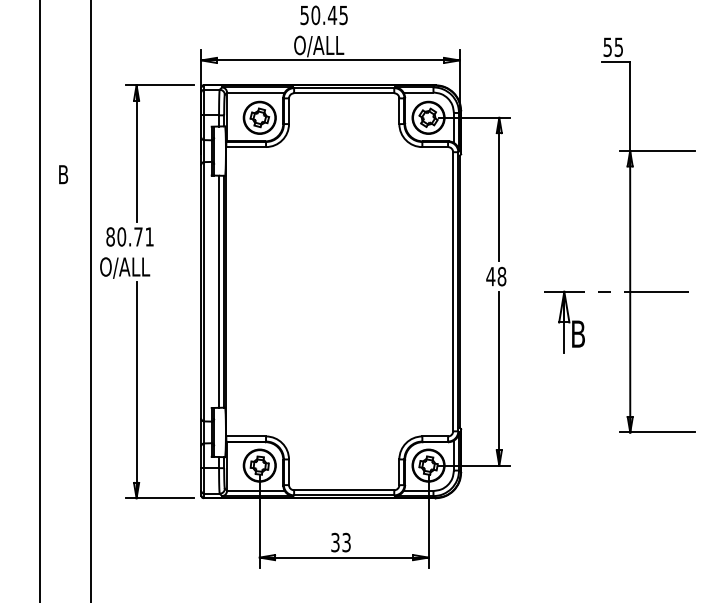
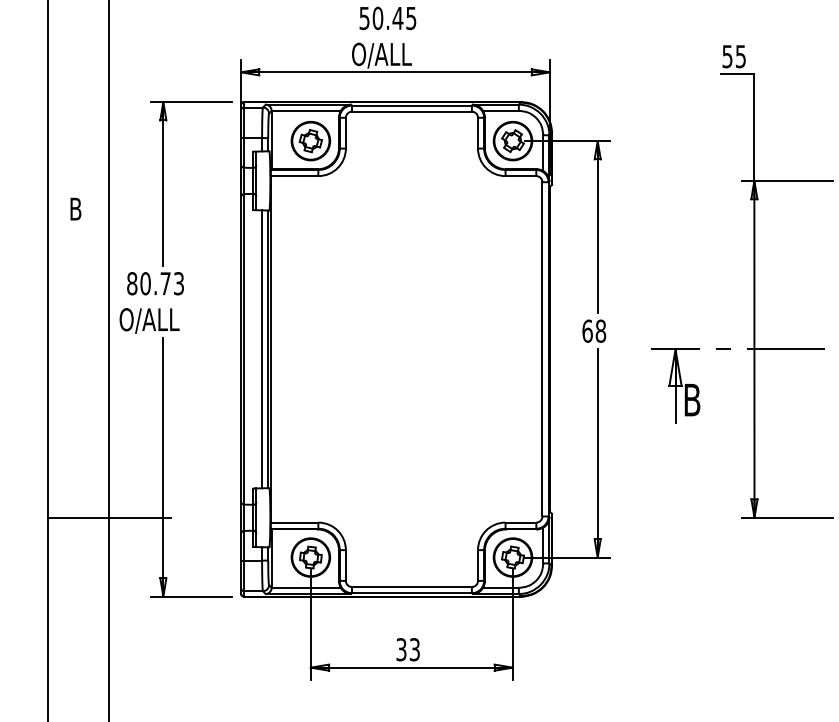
text: (149, 236) -> (178, 283), 80.71 -> 80.73
text: (490, 276) -> (587, 331), 48 -> 68
line: (91, 432) -> (109, 517), added

